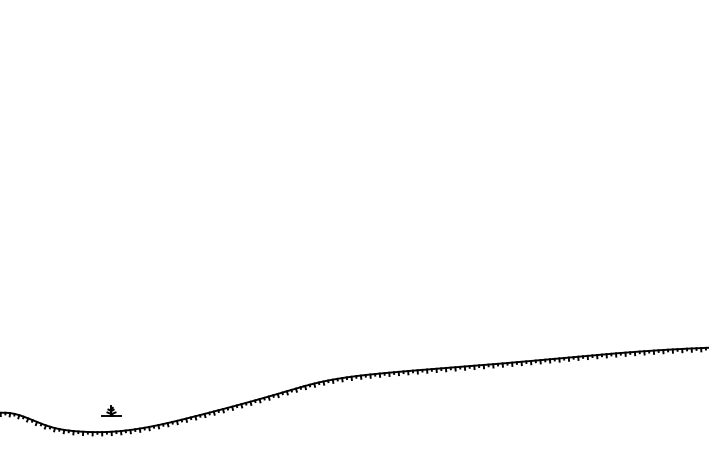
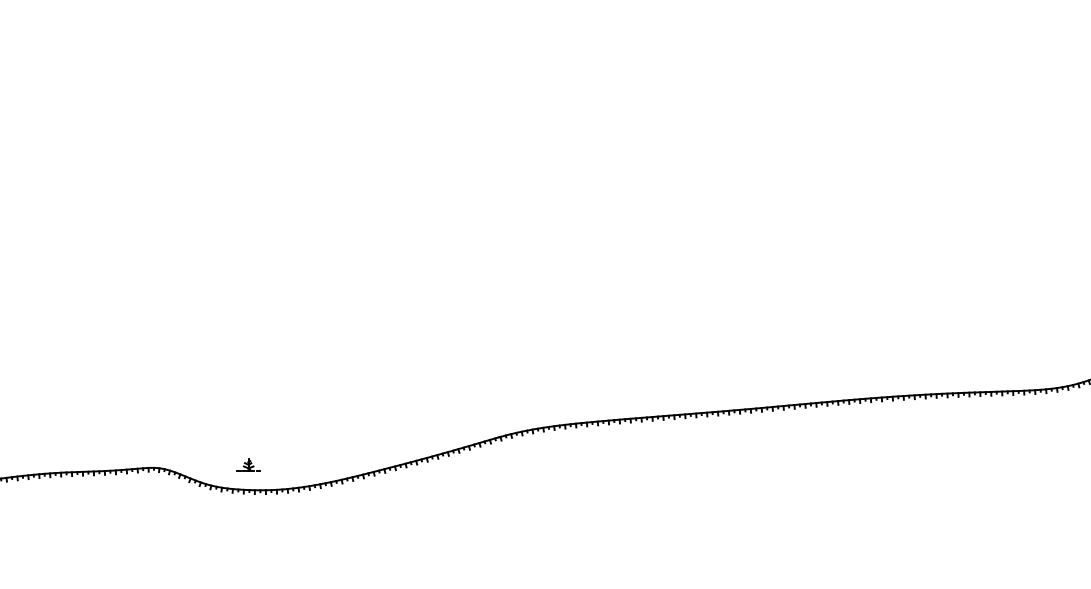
part: (111, 410) -> (248, 464), moved

